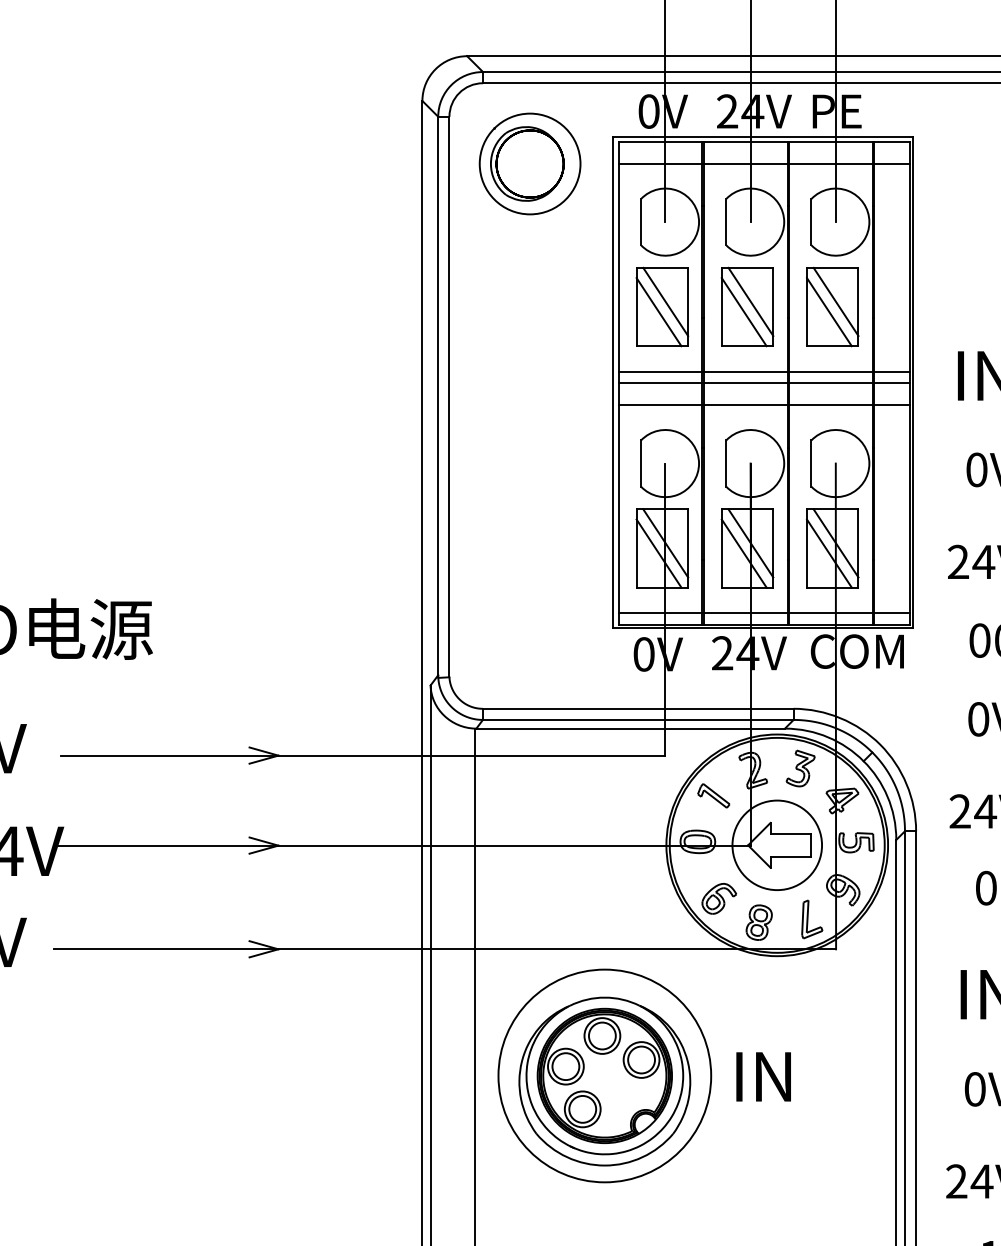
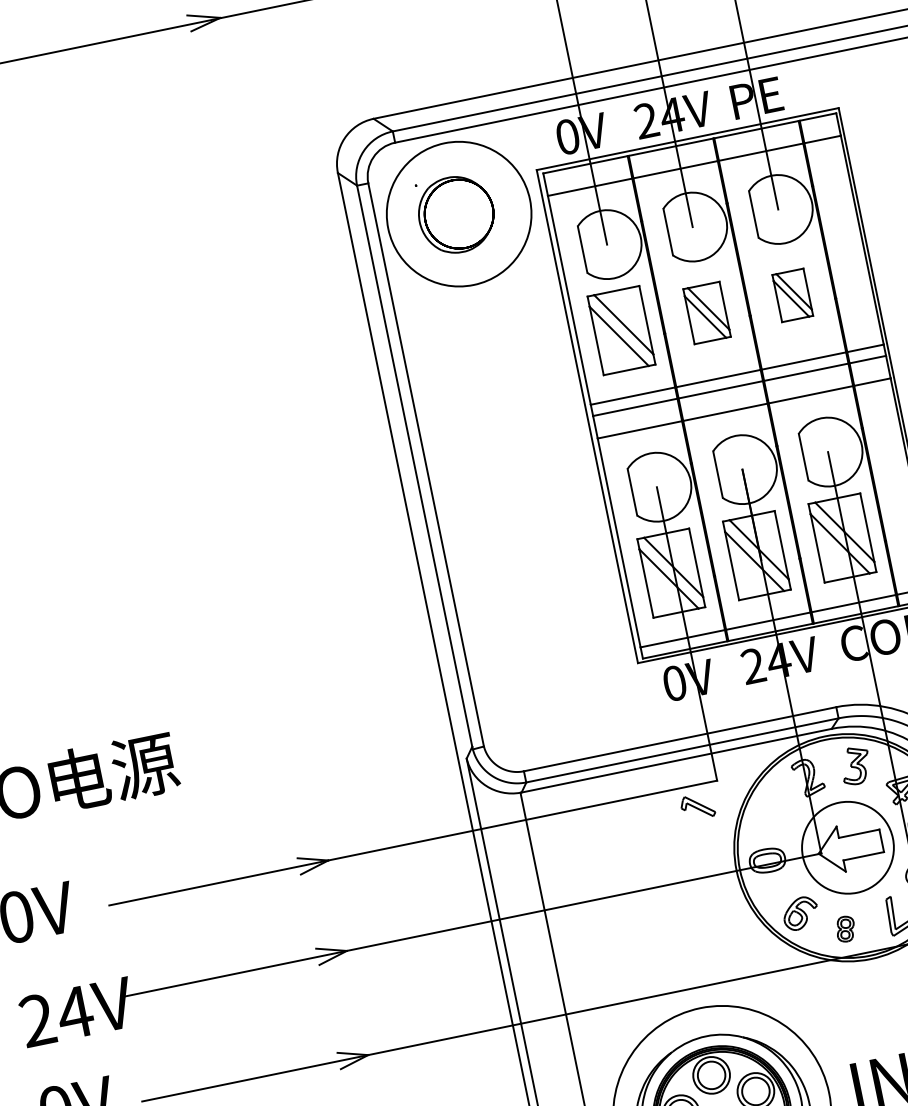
circle: (529, 163) -> (458, 213), size x1.4
part: (747, 306) -> (706, 312), size x0.7
part: (832, 306) -> (792, 294), size x0.6
part: (713, 795) -> (697, 806), moved
part: (758, 922) -> (845, 929), size x0.7

